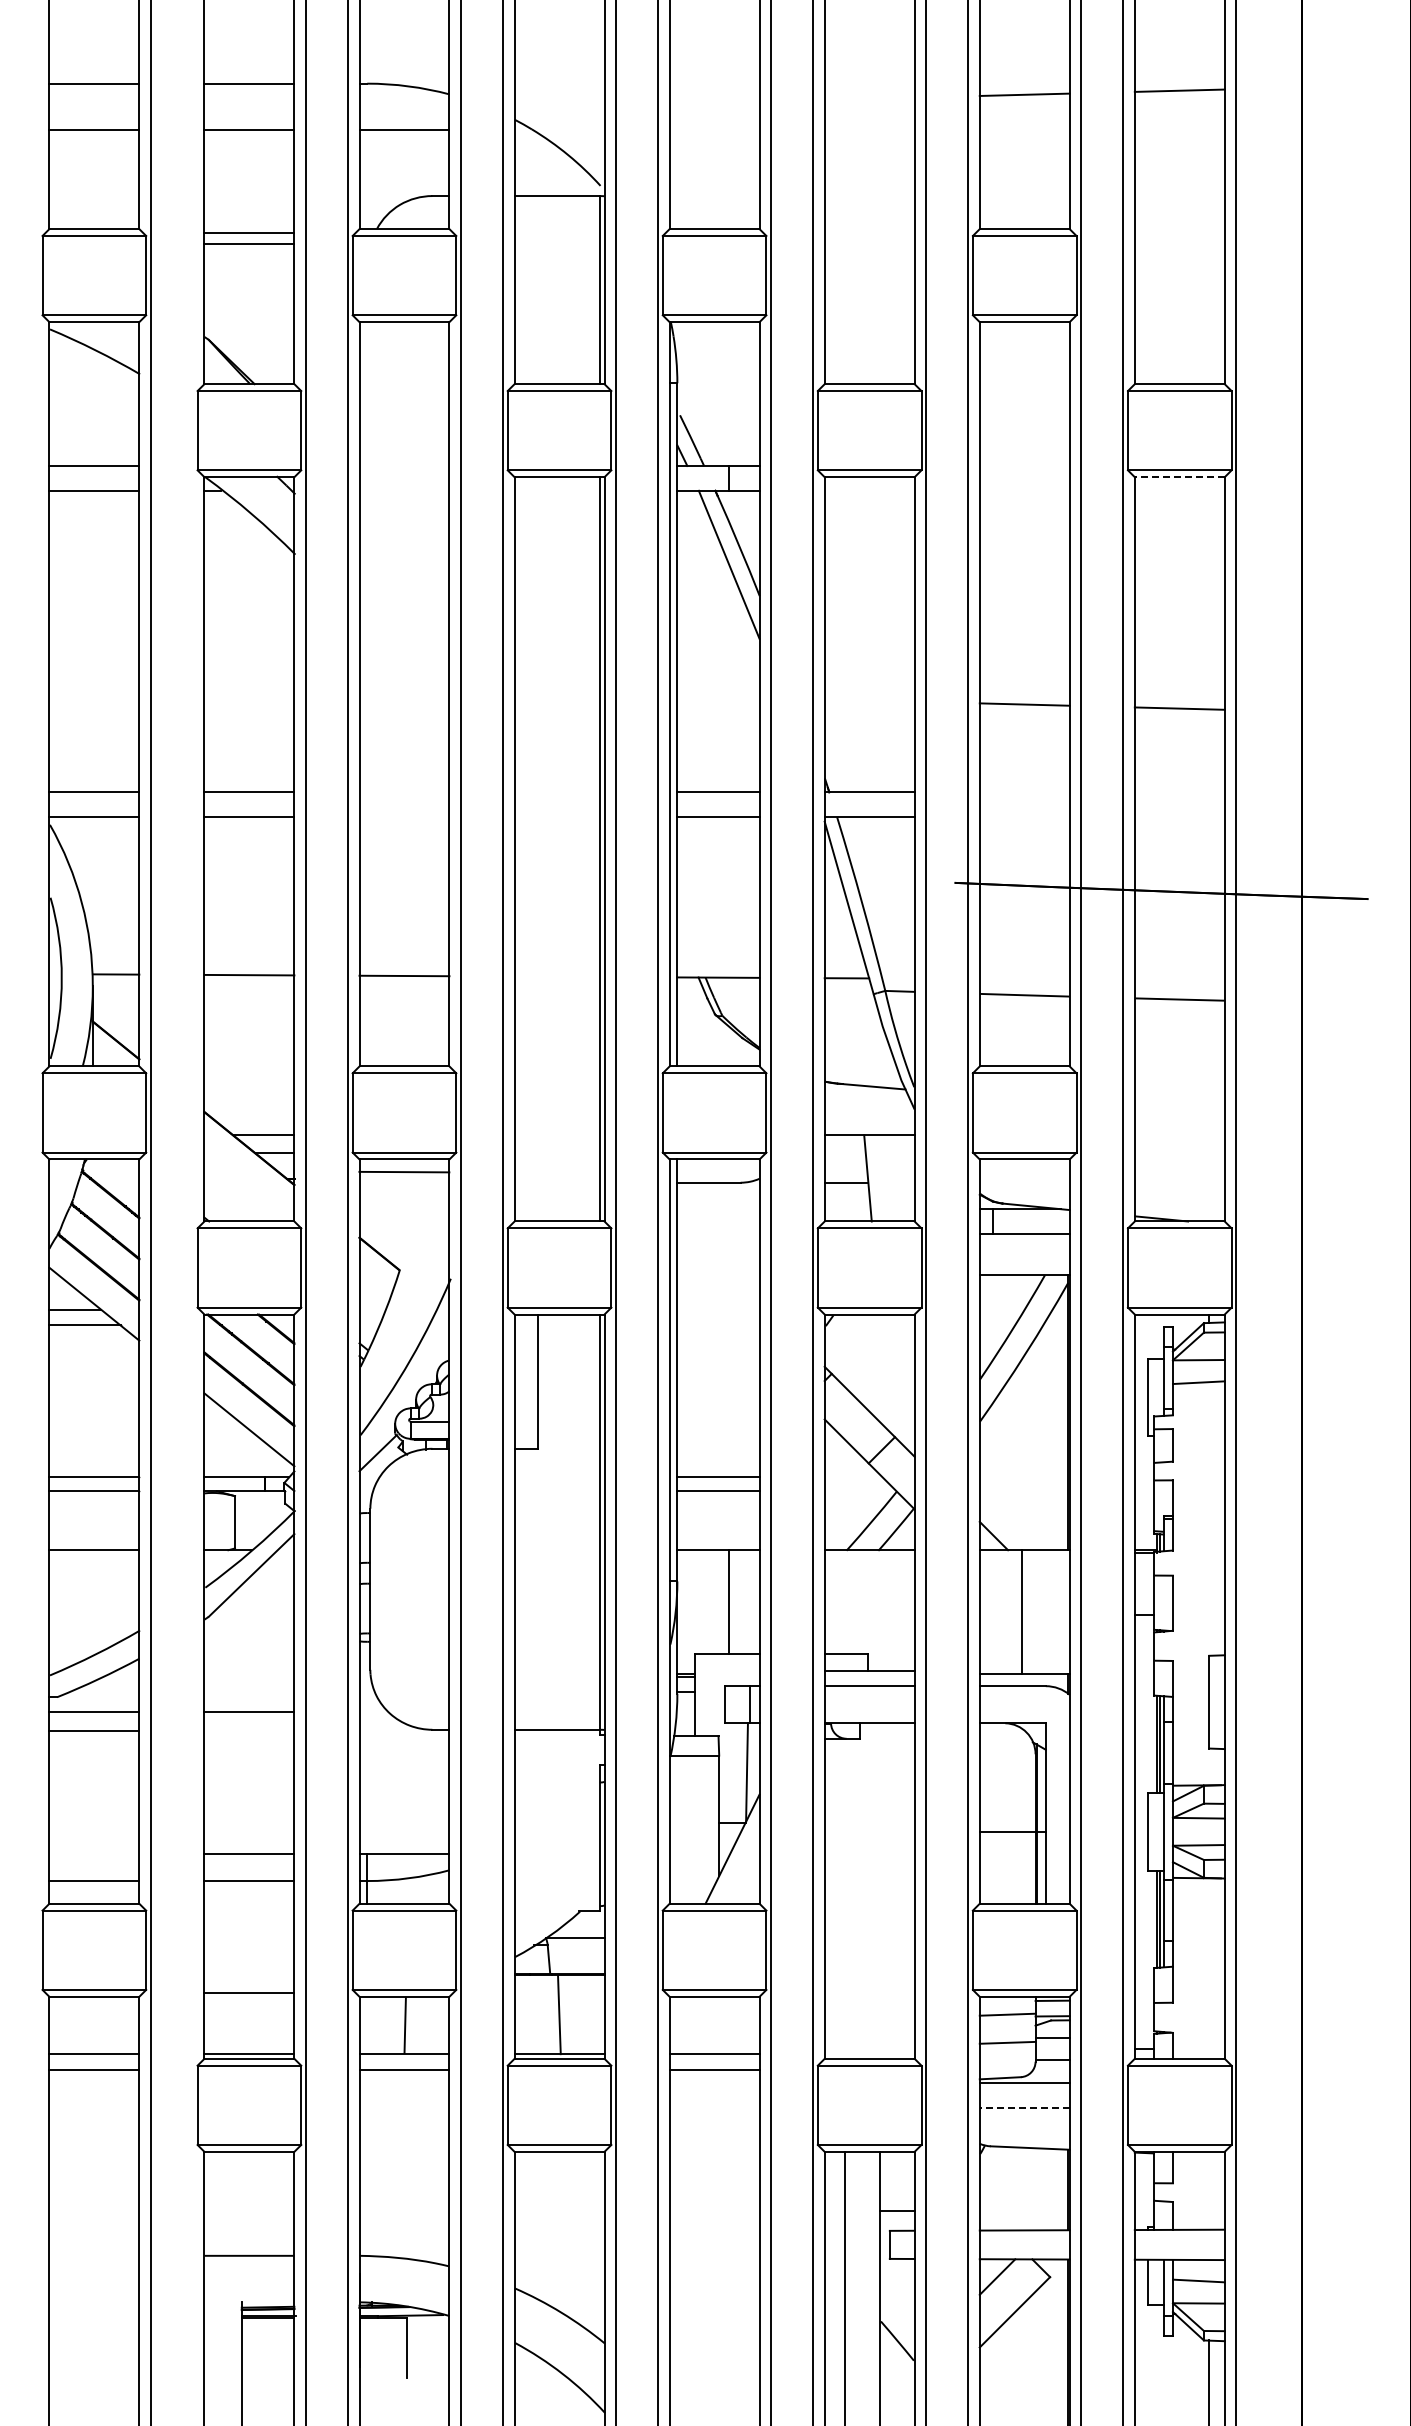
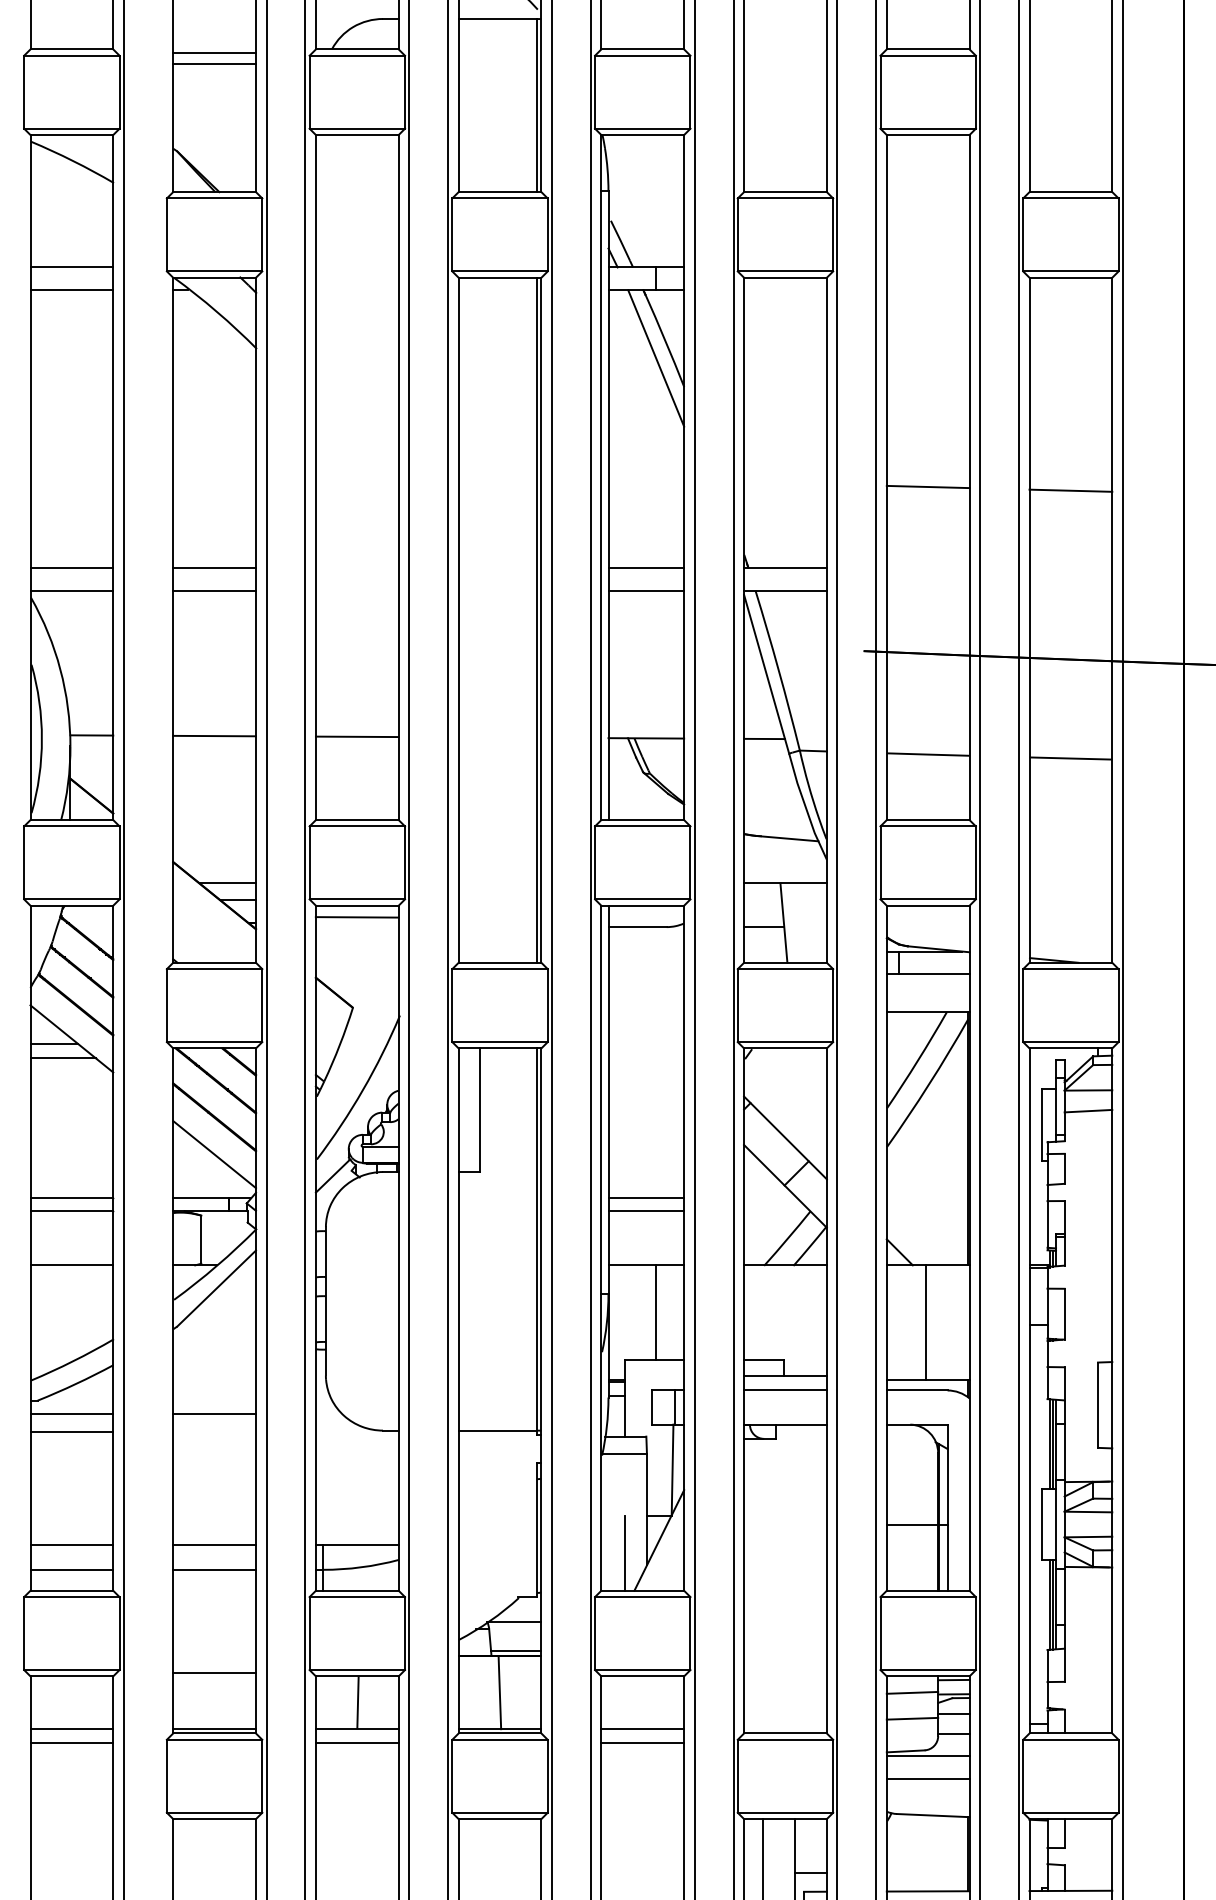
line: (1179, 477) -> (1070, 278), dashed -> solid
line: (94, 1854) -> (72, 1545), added
line: (695, 1862) -> (625, 1552), added
line: (576, 1968) -> (515, 1650), added
line: (1024, 2107) -> (927, 1778), dashed -> solid

